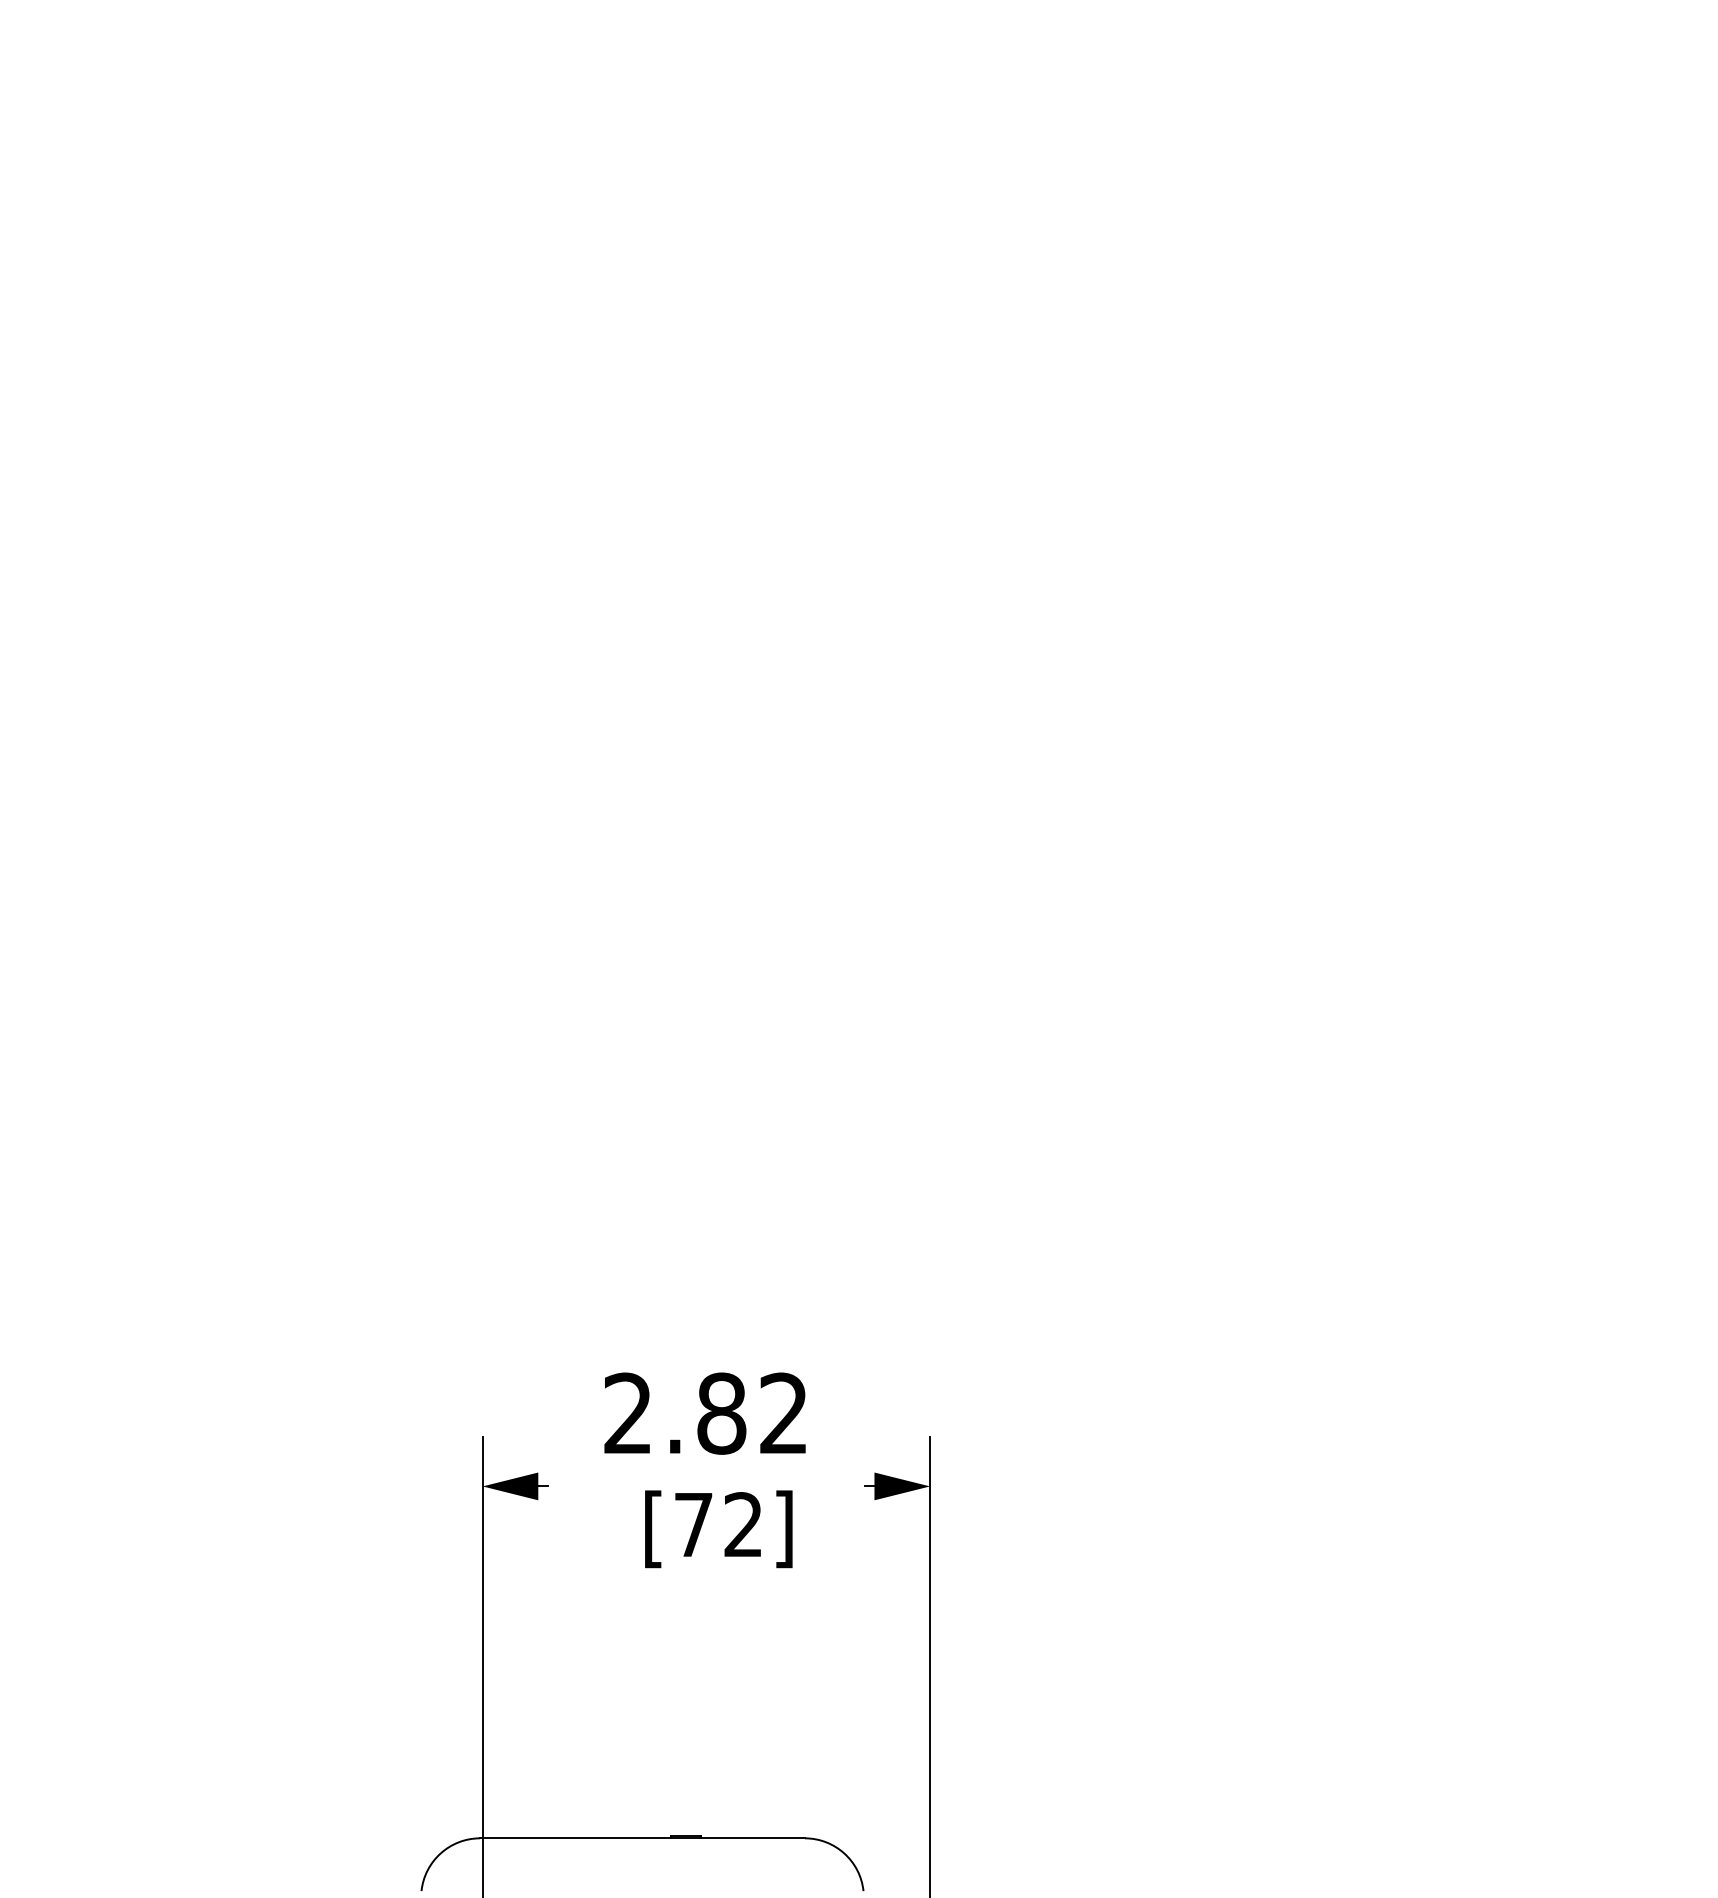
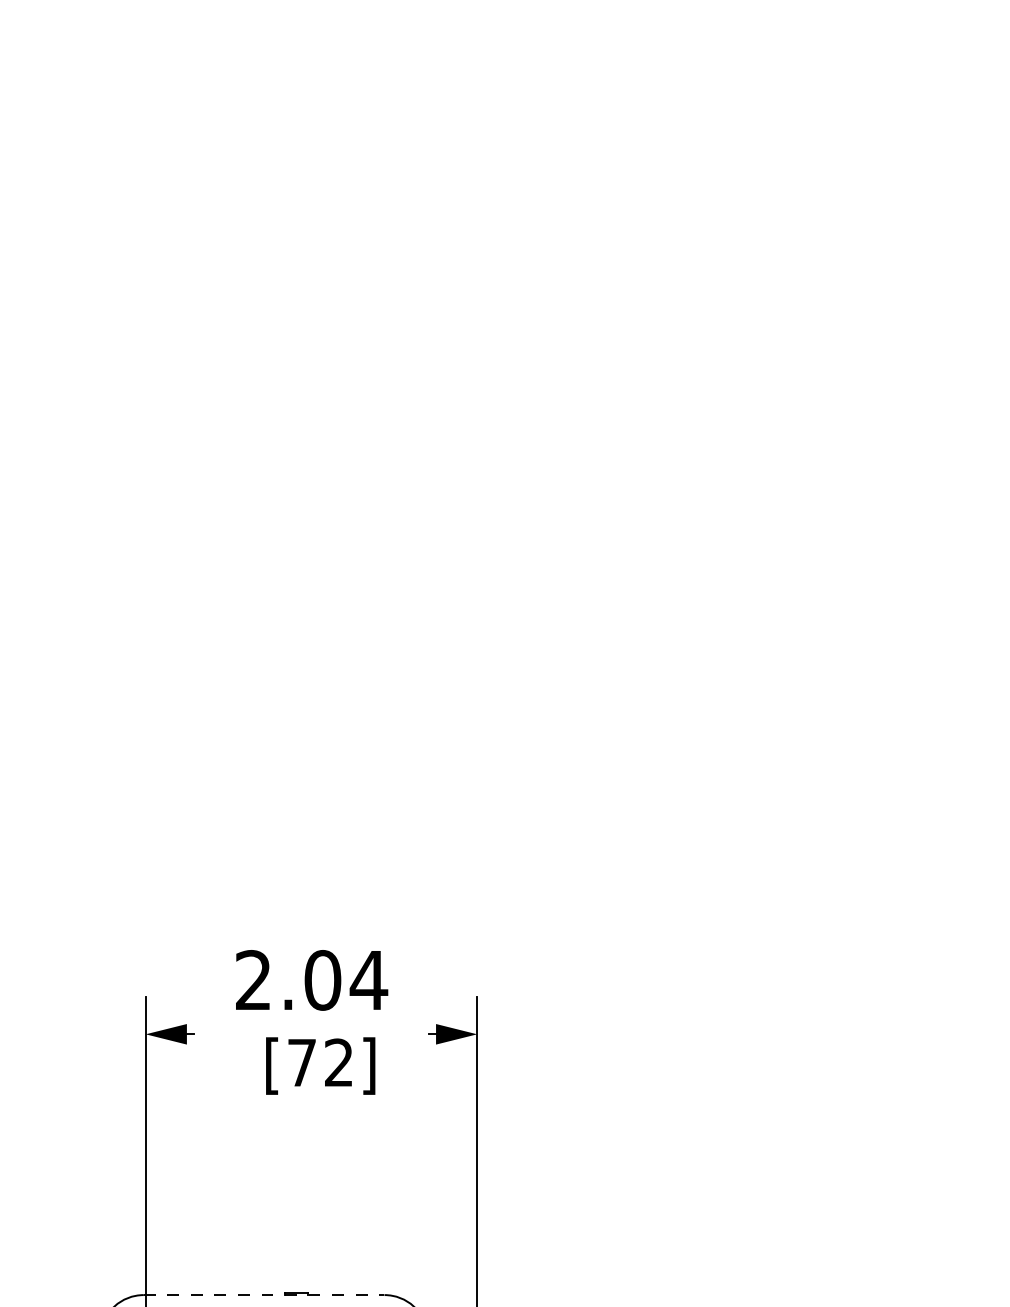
text: (753, 1413) -> (346, 980), 2.82 -> 2.04
line: (643, 1838) -> (264, 1295), solid -> dashed

